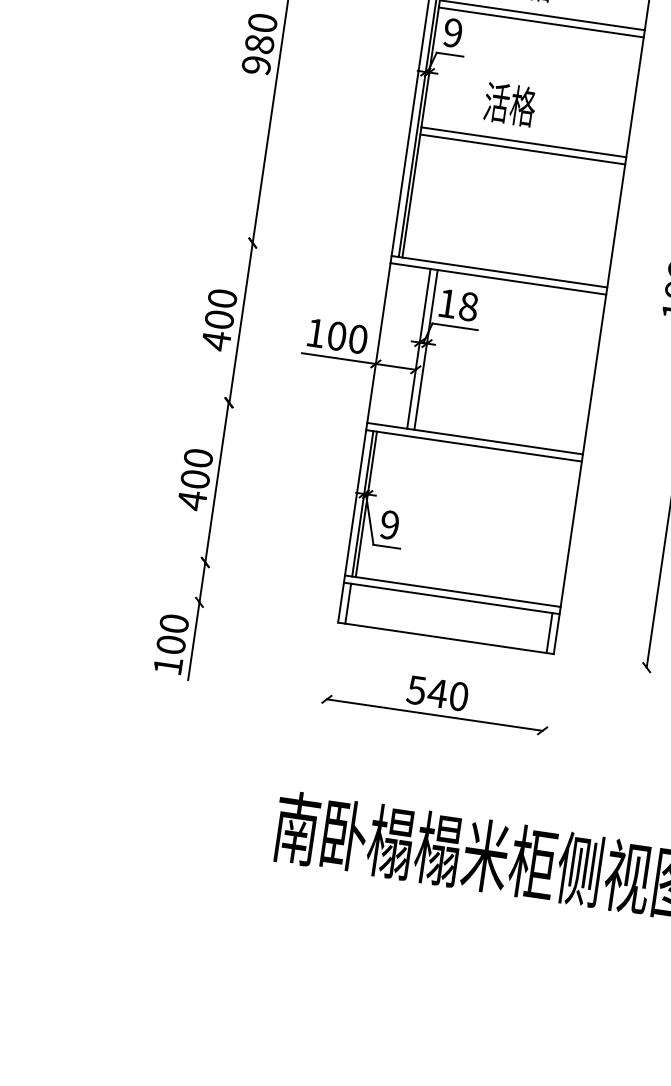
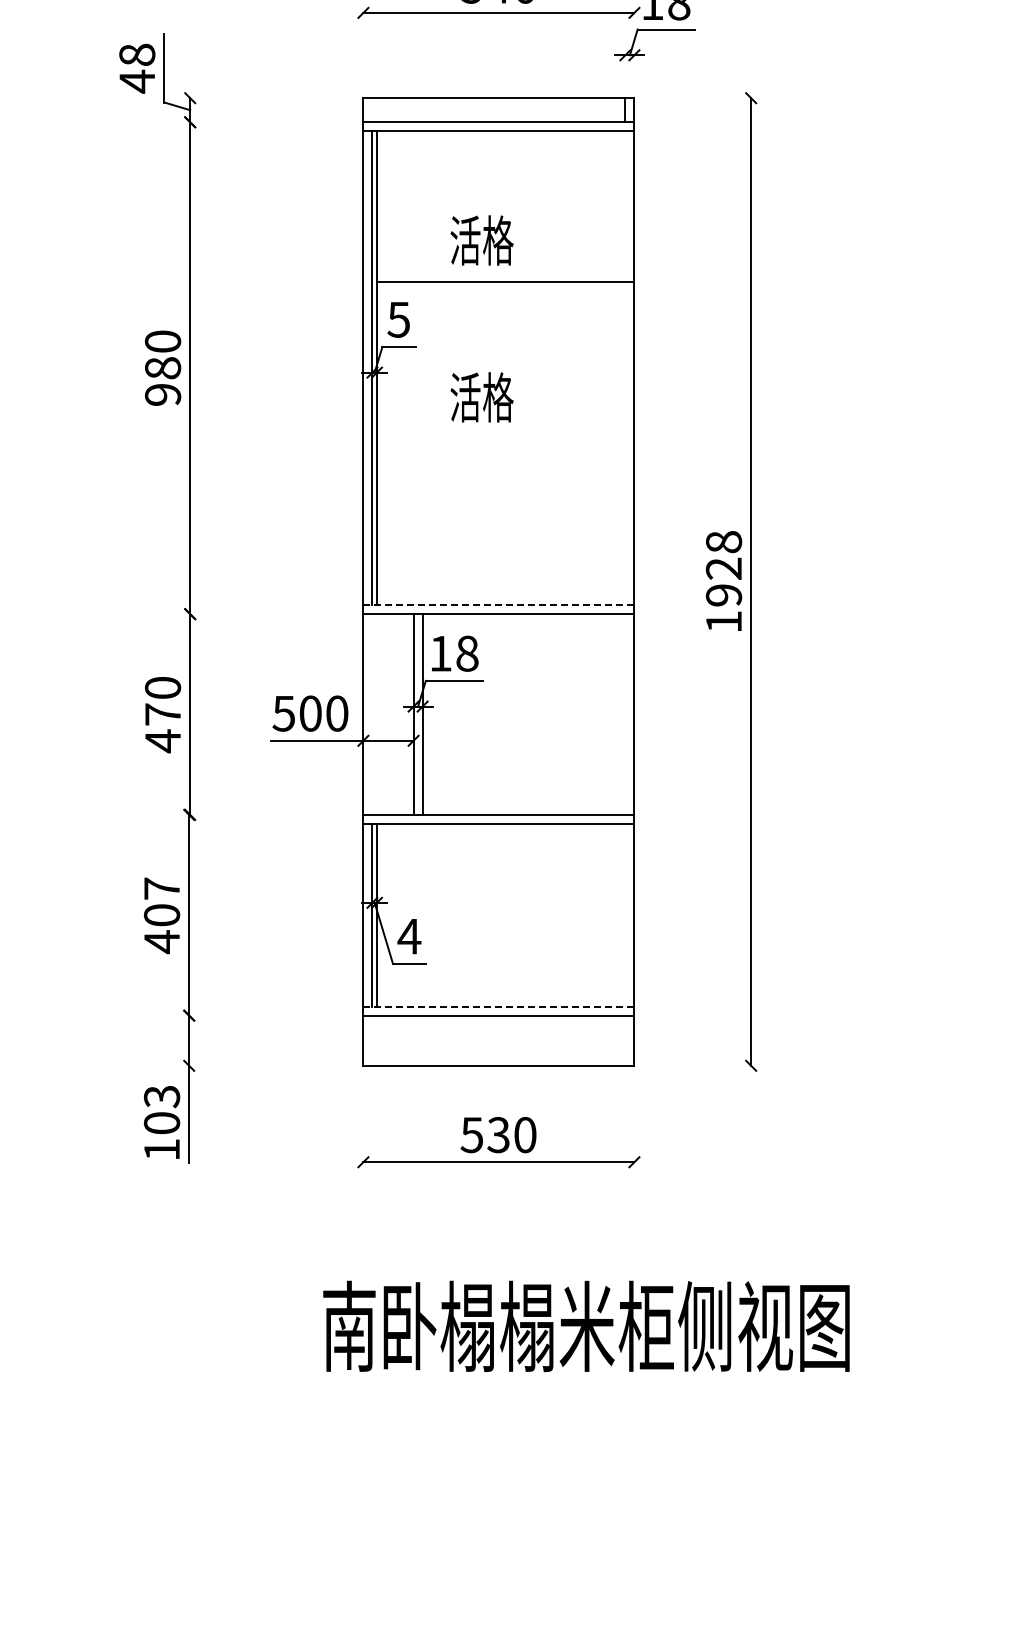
line: (541, 22) -> (505, 290), removed
text: (452, 32) -> (398, 319), 9 -> 5
line: (523, 142) -> (505, 441), removed
line: (522, 149) -> (505, 450), removed
line: (499, 271) -> (498, 605), solid -> dashed
text: (219, 319) -> (162, 714), 400 -> 470
text: (315, 332) -> (283, 713), 100 -> 500
text: (198, 458) -> (161, 888), 400 -> 407
text: (389, 525) -> (409, 936), 9 -> 4
line: (452, 591) -> (498, 1006), solid -> dashed
line: (348, 603) -> (372, 1040), removed
text: (174, 623) -> (162, 1096), 100 -> 103
line: (549, 632) -> (625, 1040), removed
text: (437, 693) -> (498, 1135), 540 -> 530

